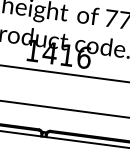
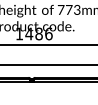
text: (66, 54) -> (38, 33), 1416 -> 1486

